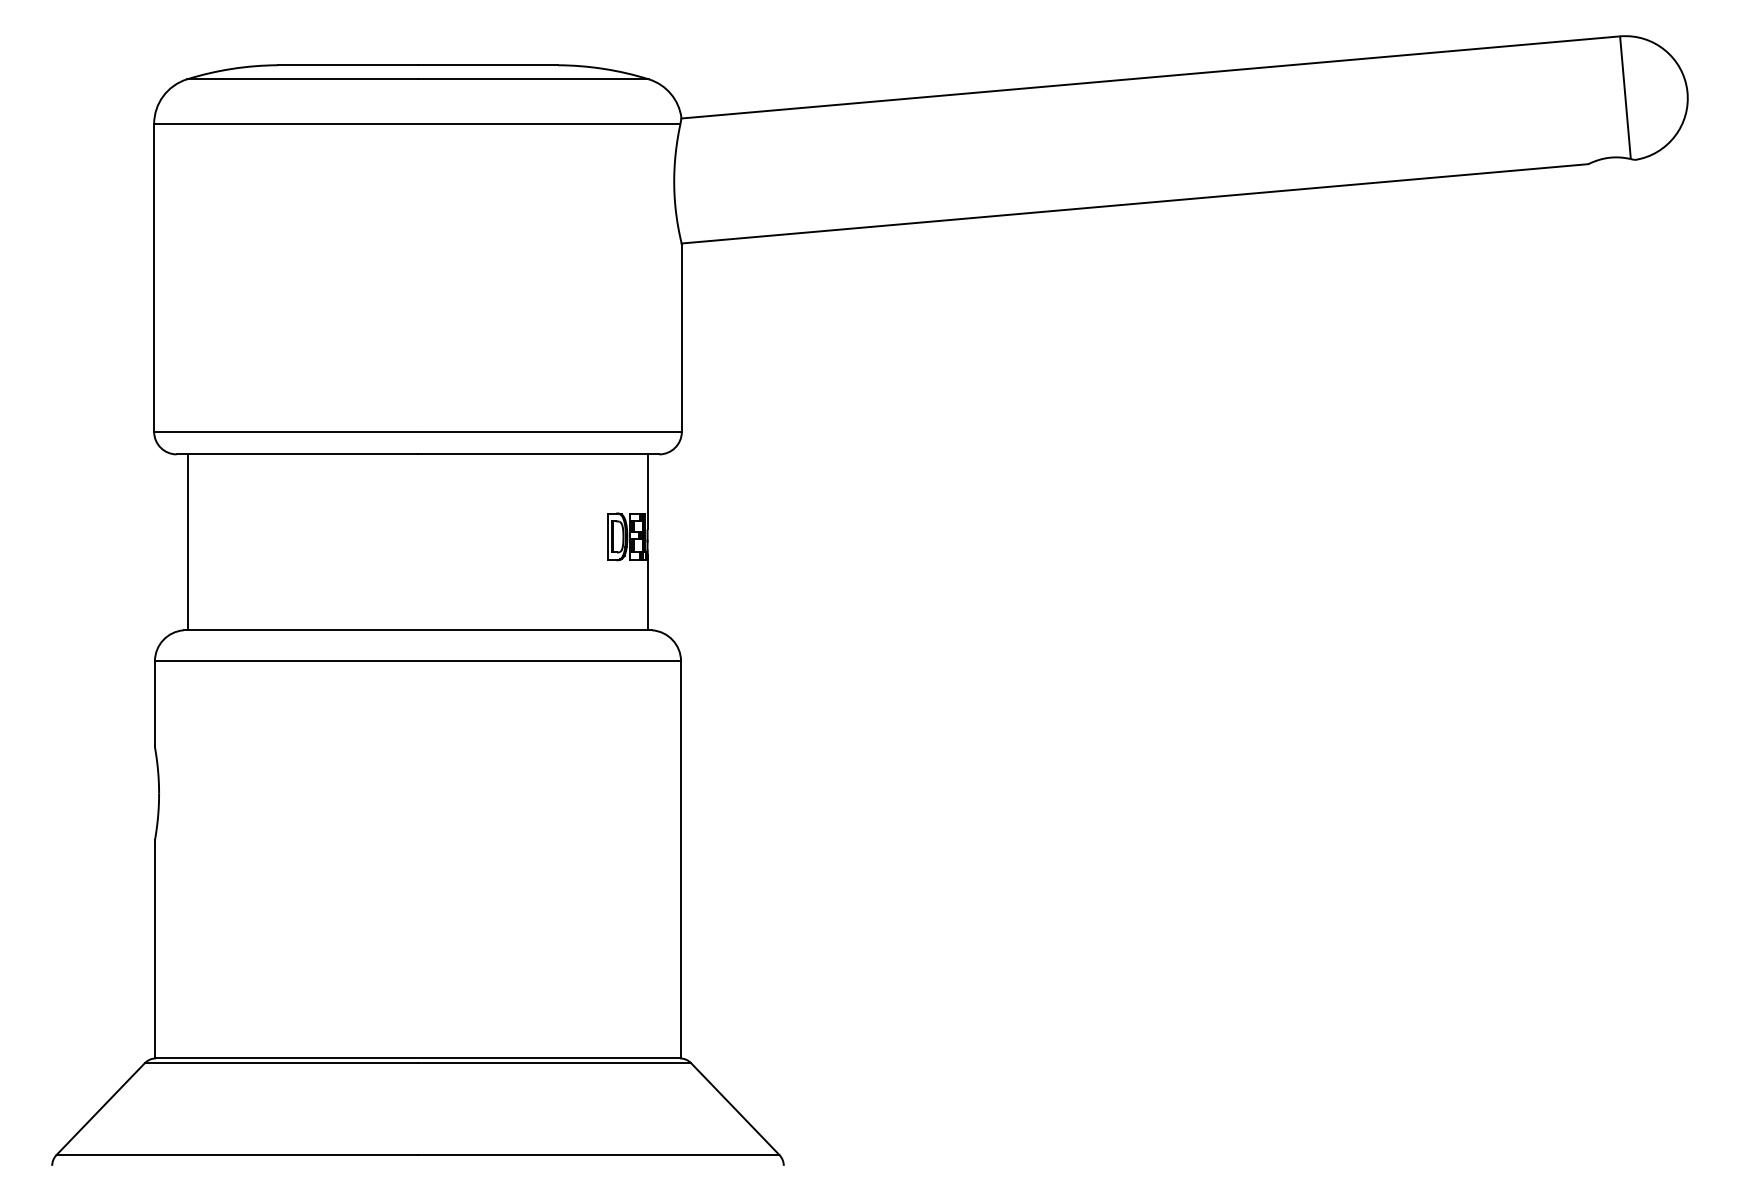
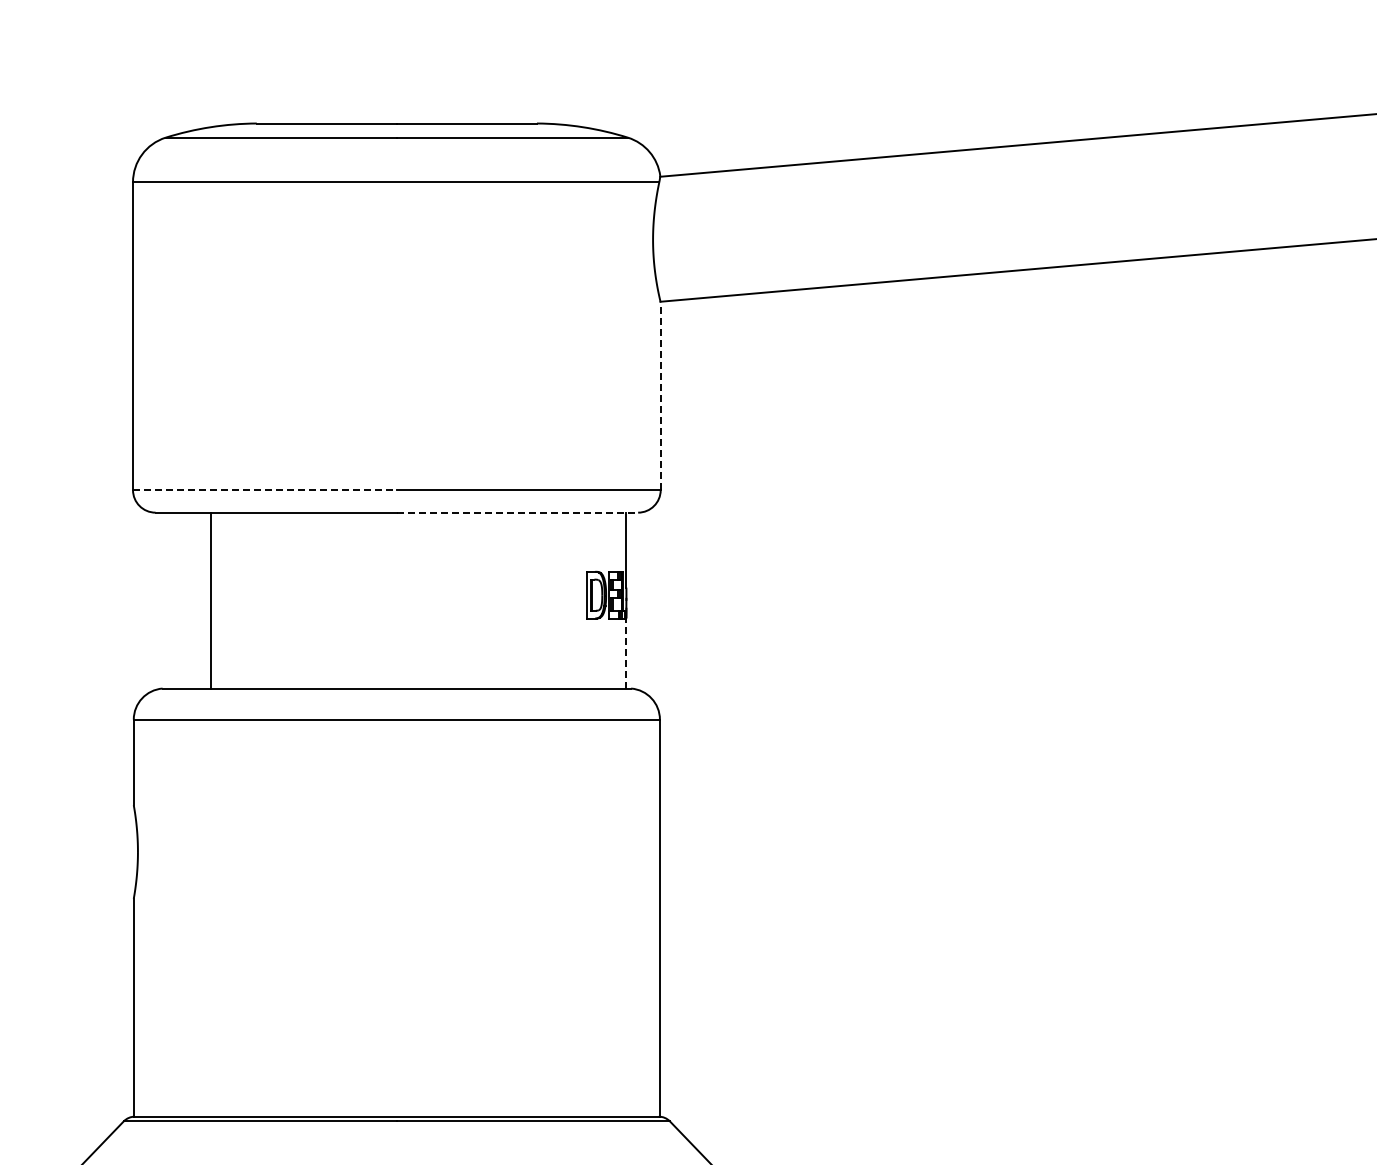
line: (681, 338) -> (660, 396), solid -> dashed
line: (286, 431) -> (265, 489), solid -> dashed
line: (538, 454) -> (517, 512), solid -> dashed
line: (188, 542) -> (211, 600), moved
line: (647, 592) -> (626, 650), solid -> dashed

